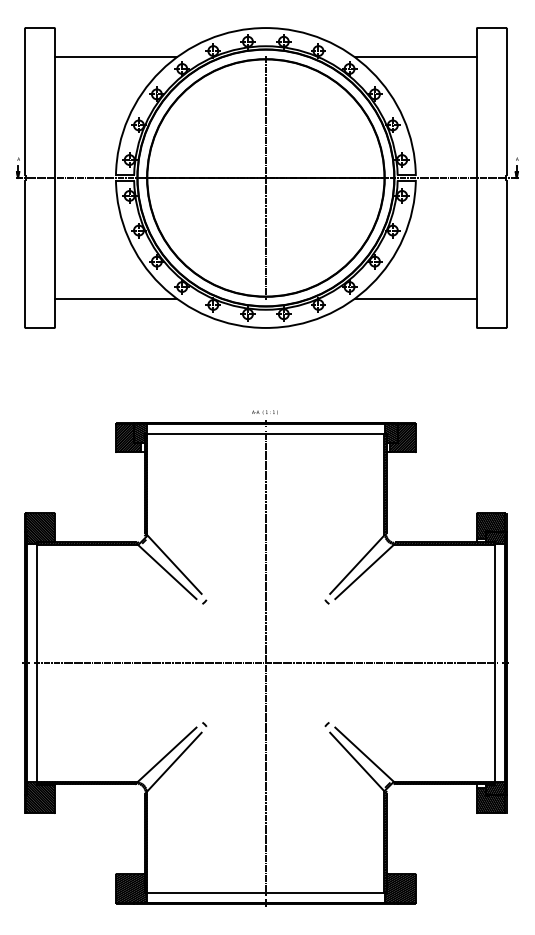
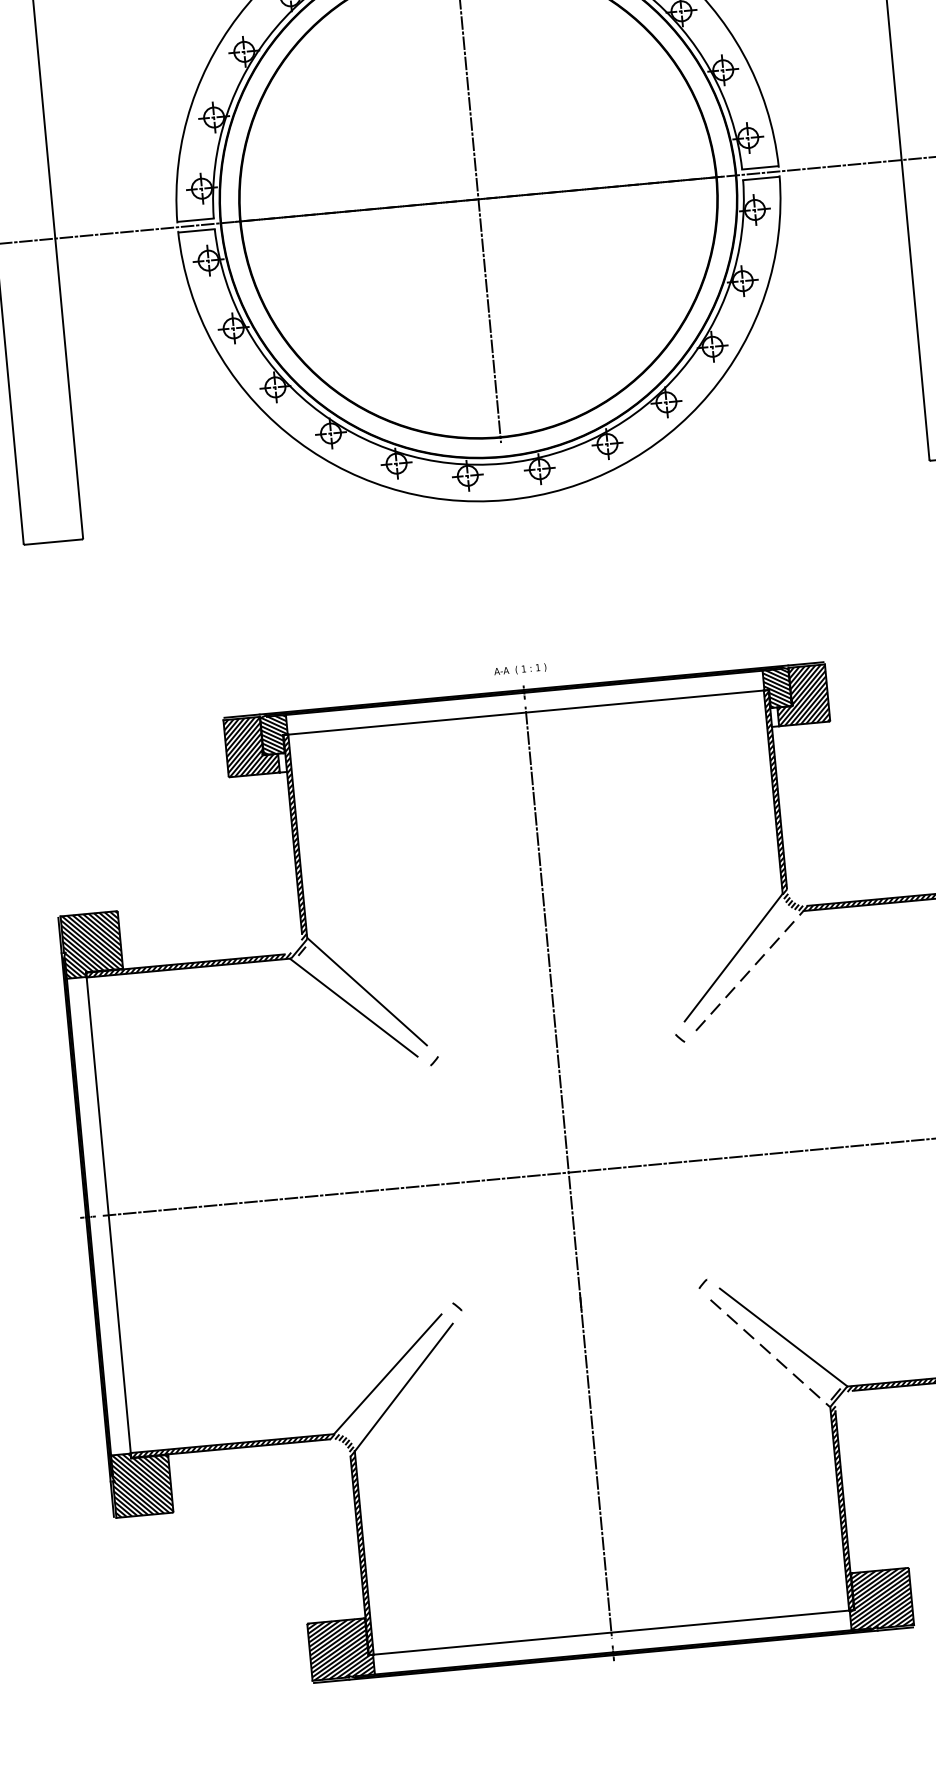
line: (115, 298) -> (199, 468), removed
line: (415, 298) -> (800, 413), removed
line: (364, 572) -> (749, 972), solid -> dashed
line: (357, 761) -> (770, 1352), solid -> dashed

